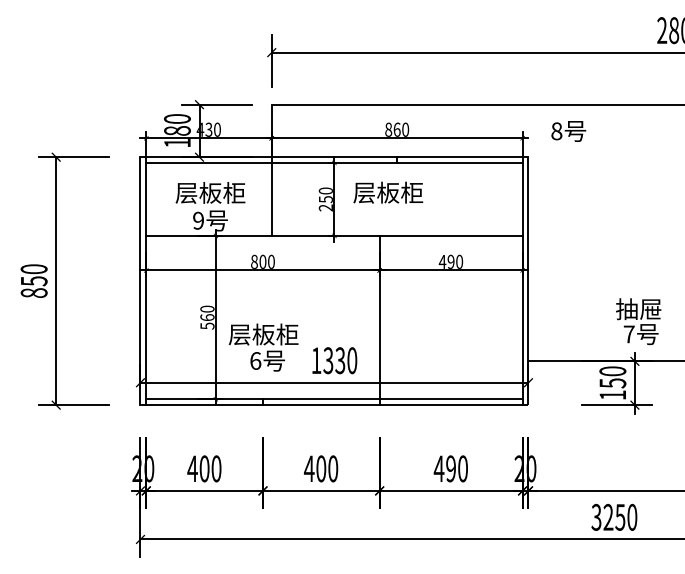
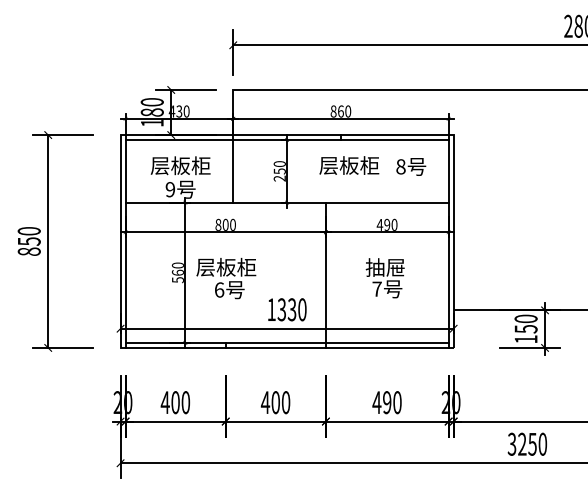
text: (569, 130) -> (411, 166), moved
text: (388, 192) -> (349, 165), moved
text: (637, 321) -> (384, 278), moved
text: (263, 347) -> (226, 278), moved

